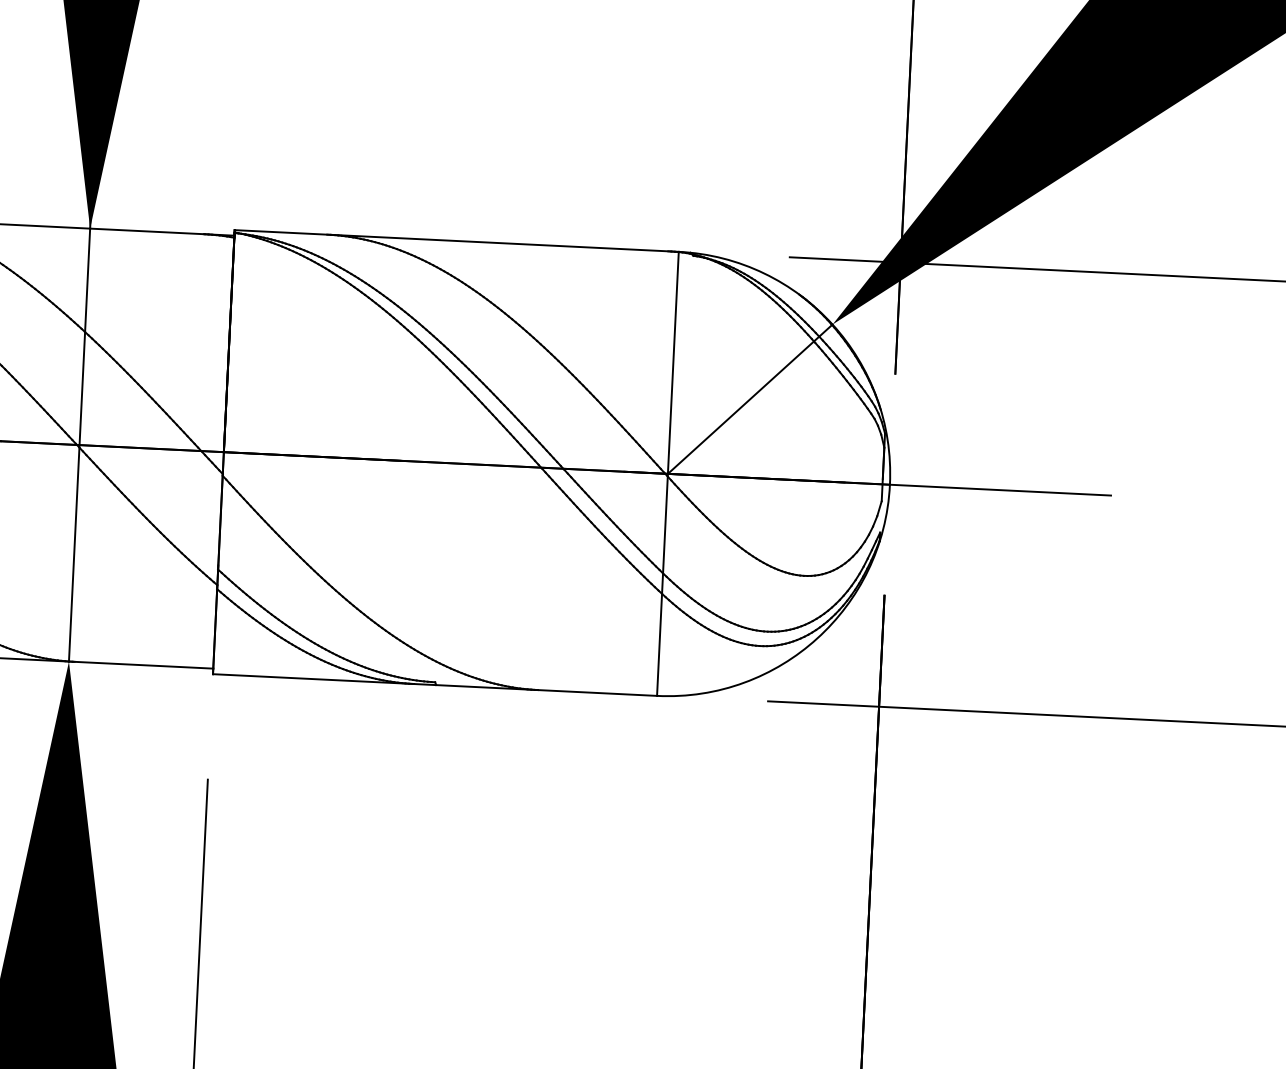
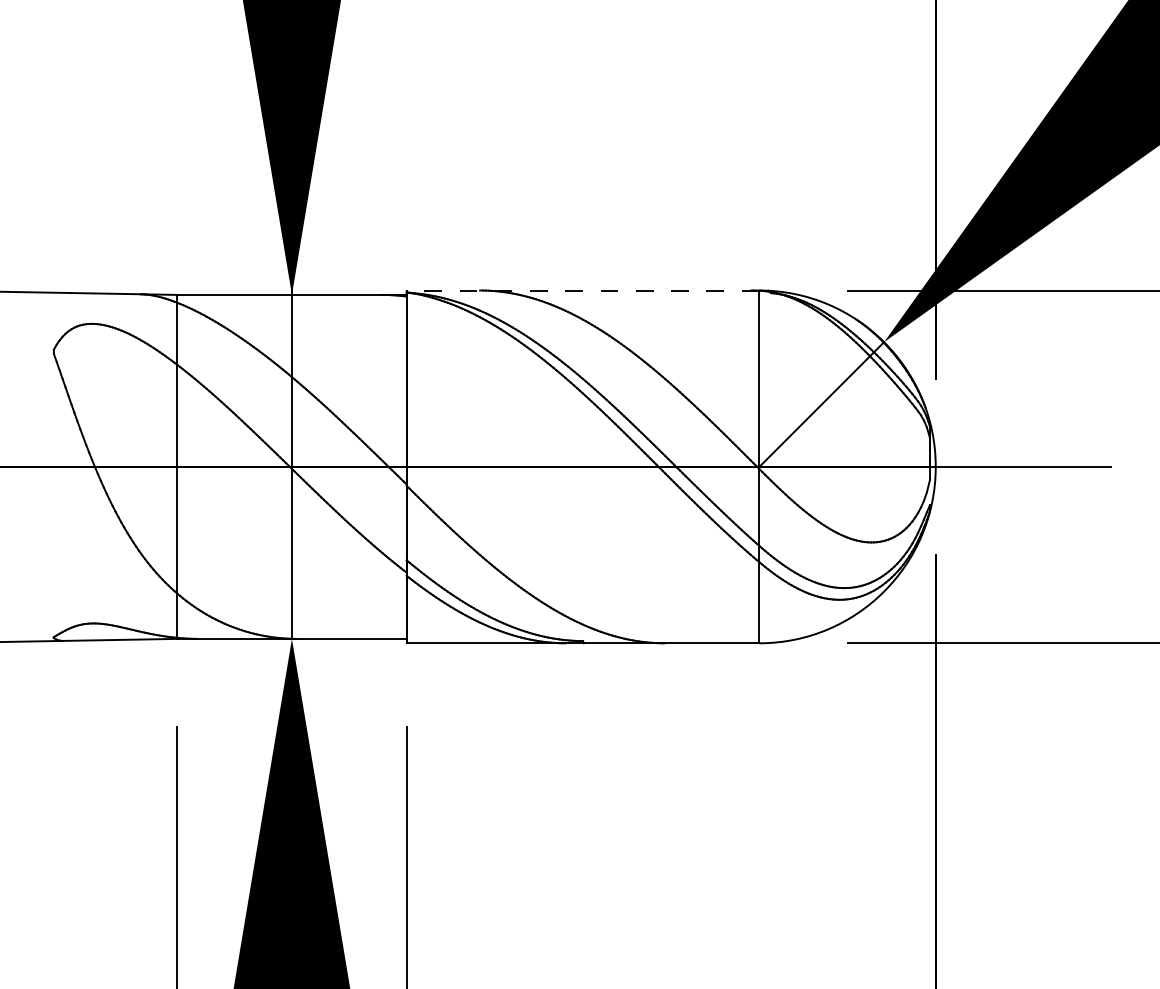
line: (456, 240) -> (582, 290), solid -> dashed

